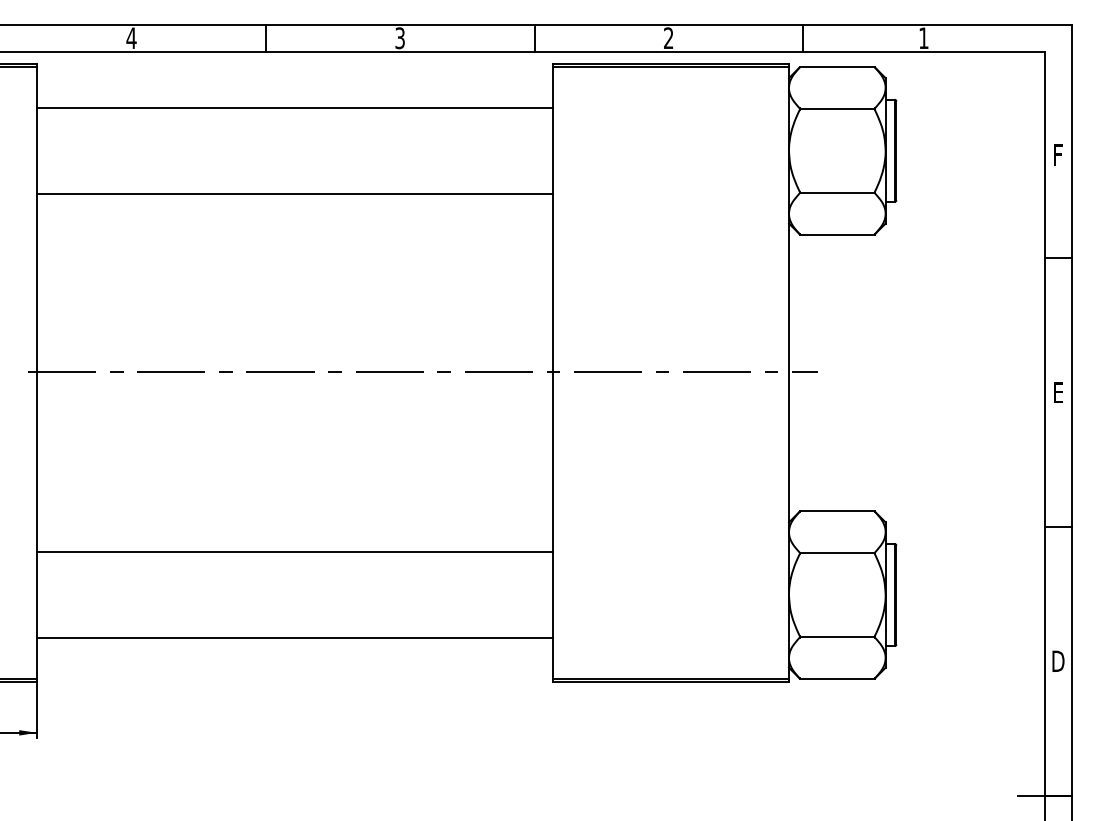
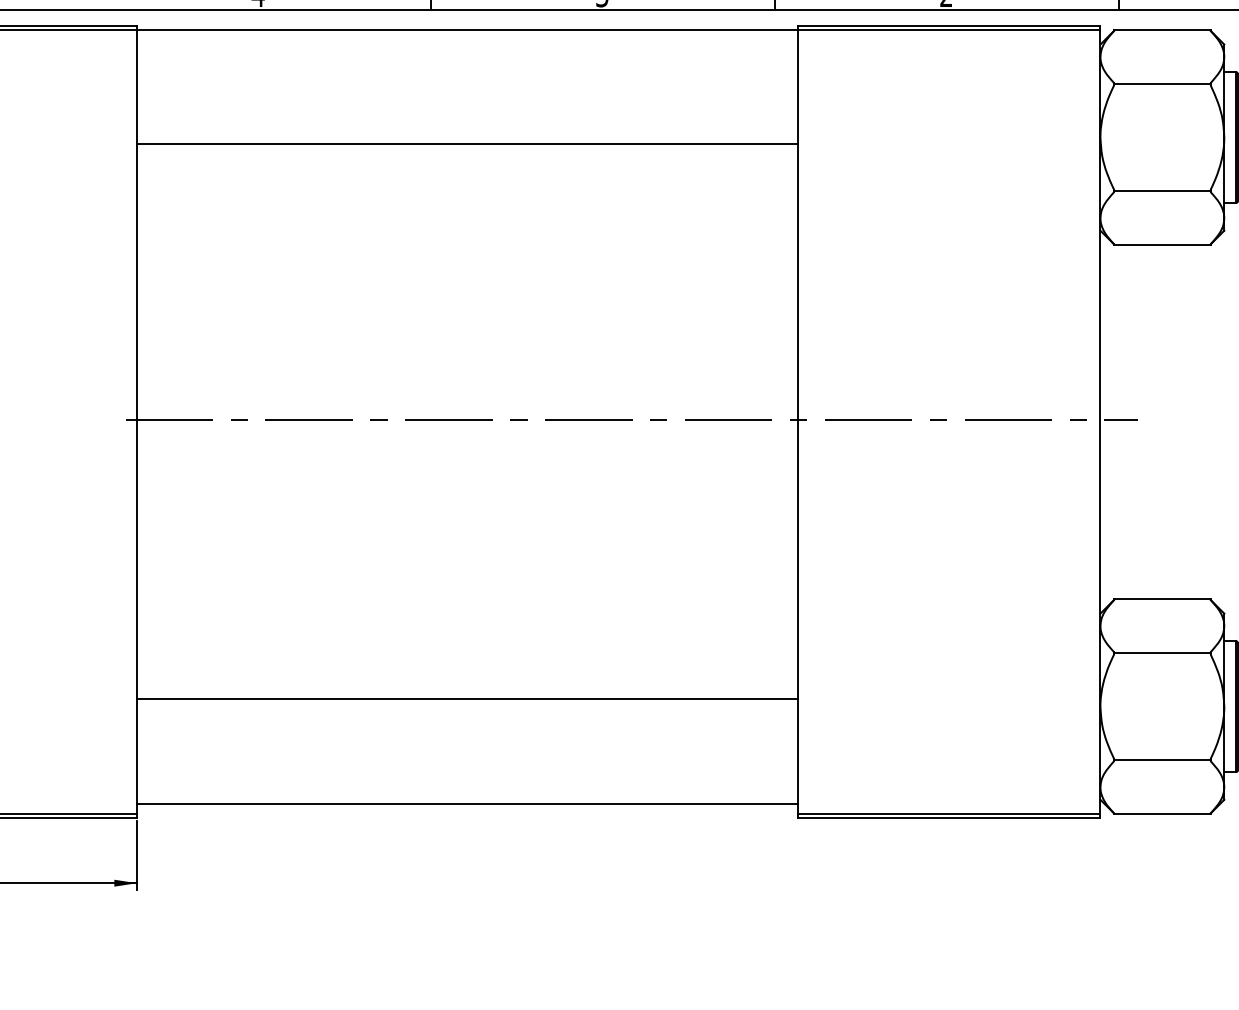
line: (294, 107) -> (466, 29), moved
line: (294, 193) -> (466, 143), moved
line: (294, 552) -> (466, 699), moved
line: (294, 638) -> (466, 804), moved

